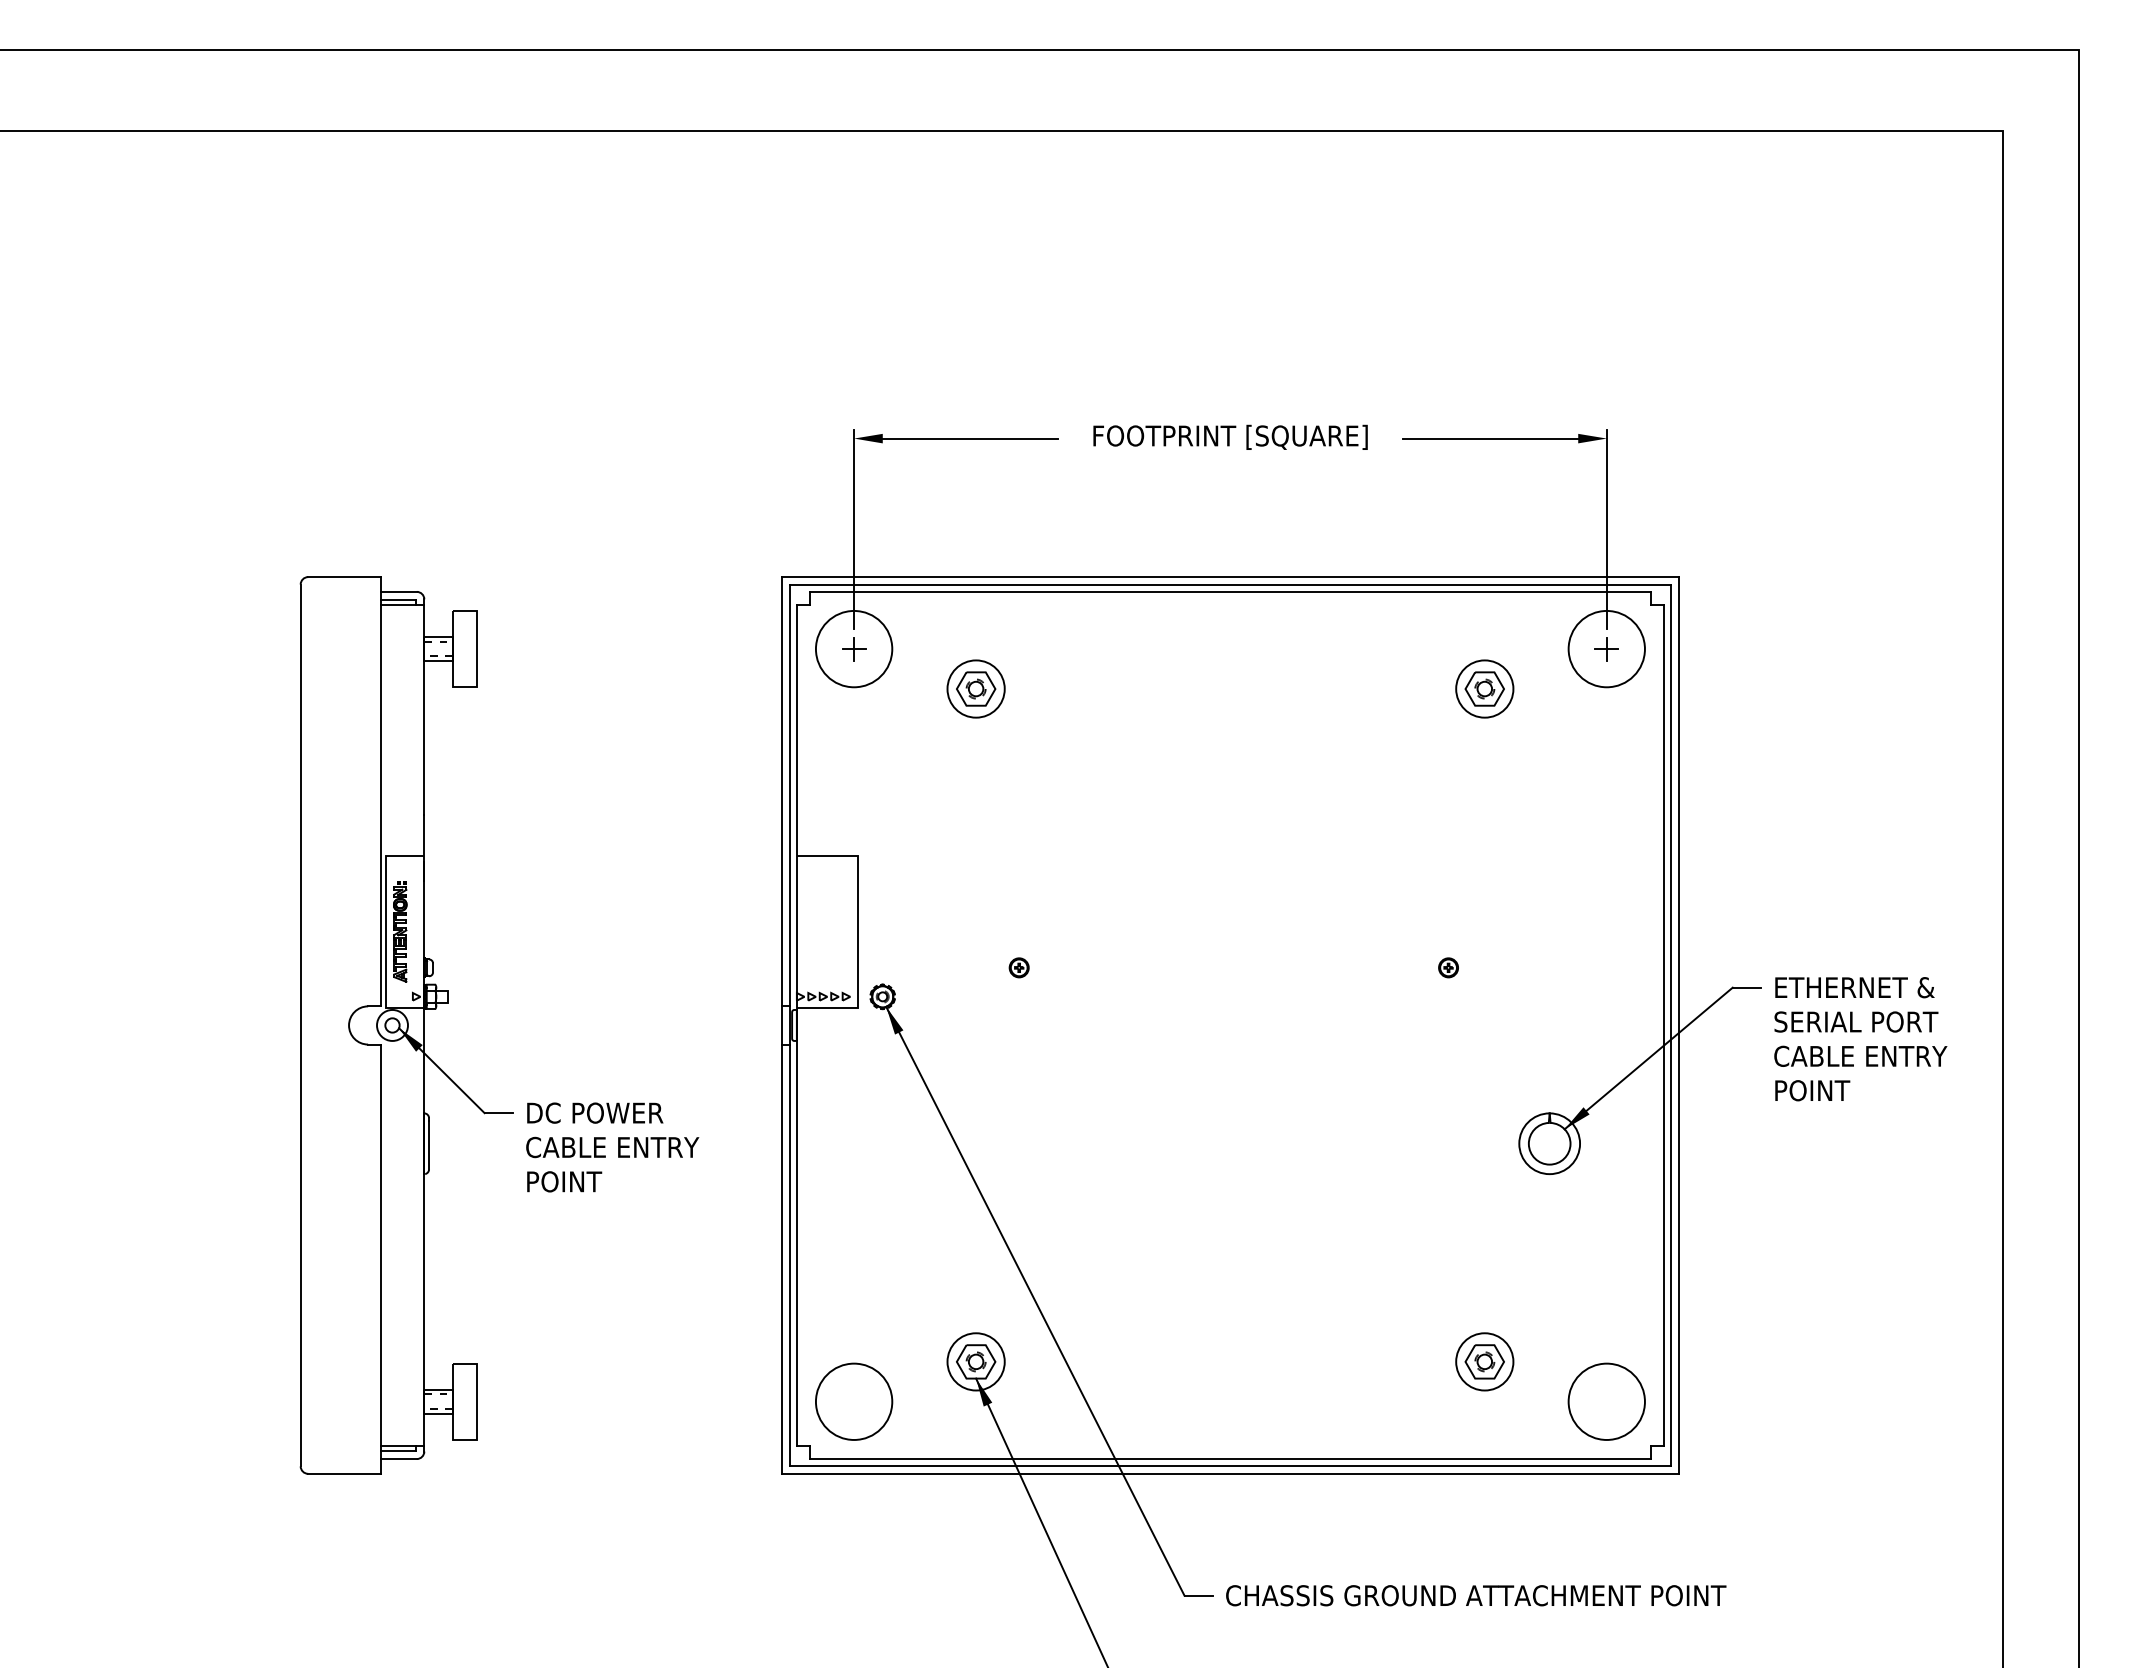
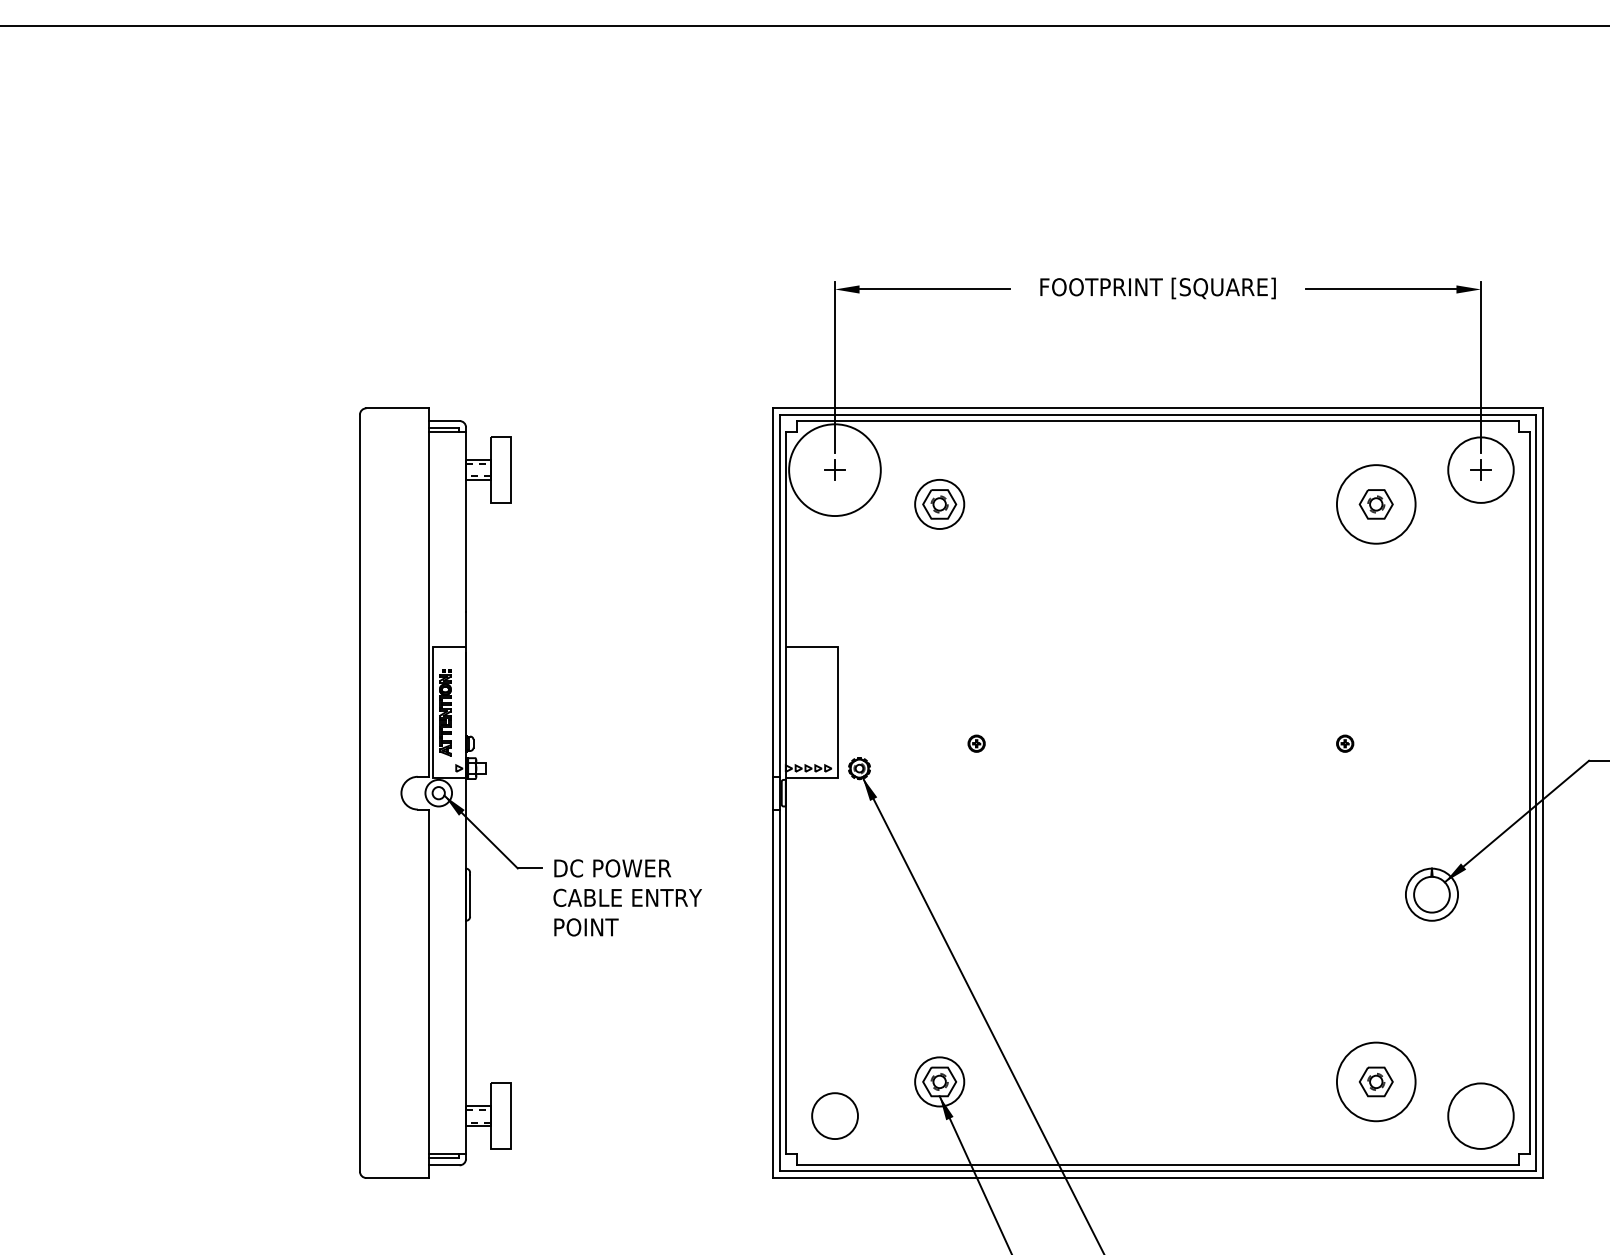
circle: (853, 648) -> (834, 469), size x1.4
circle: (1484, 688) -> (1376, 503), size x1.6
circle: (1484, 1361) -> (1376, 1081), size x1.6
circle: (854, 1401) -> (835, 1115), size x0.7

